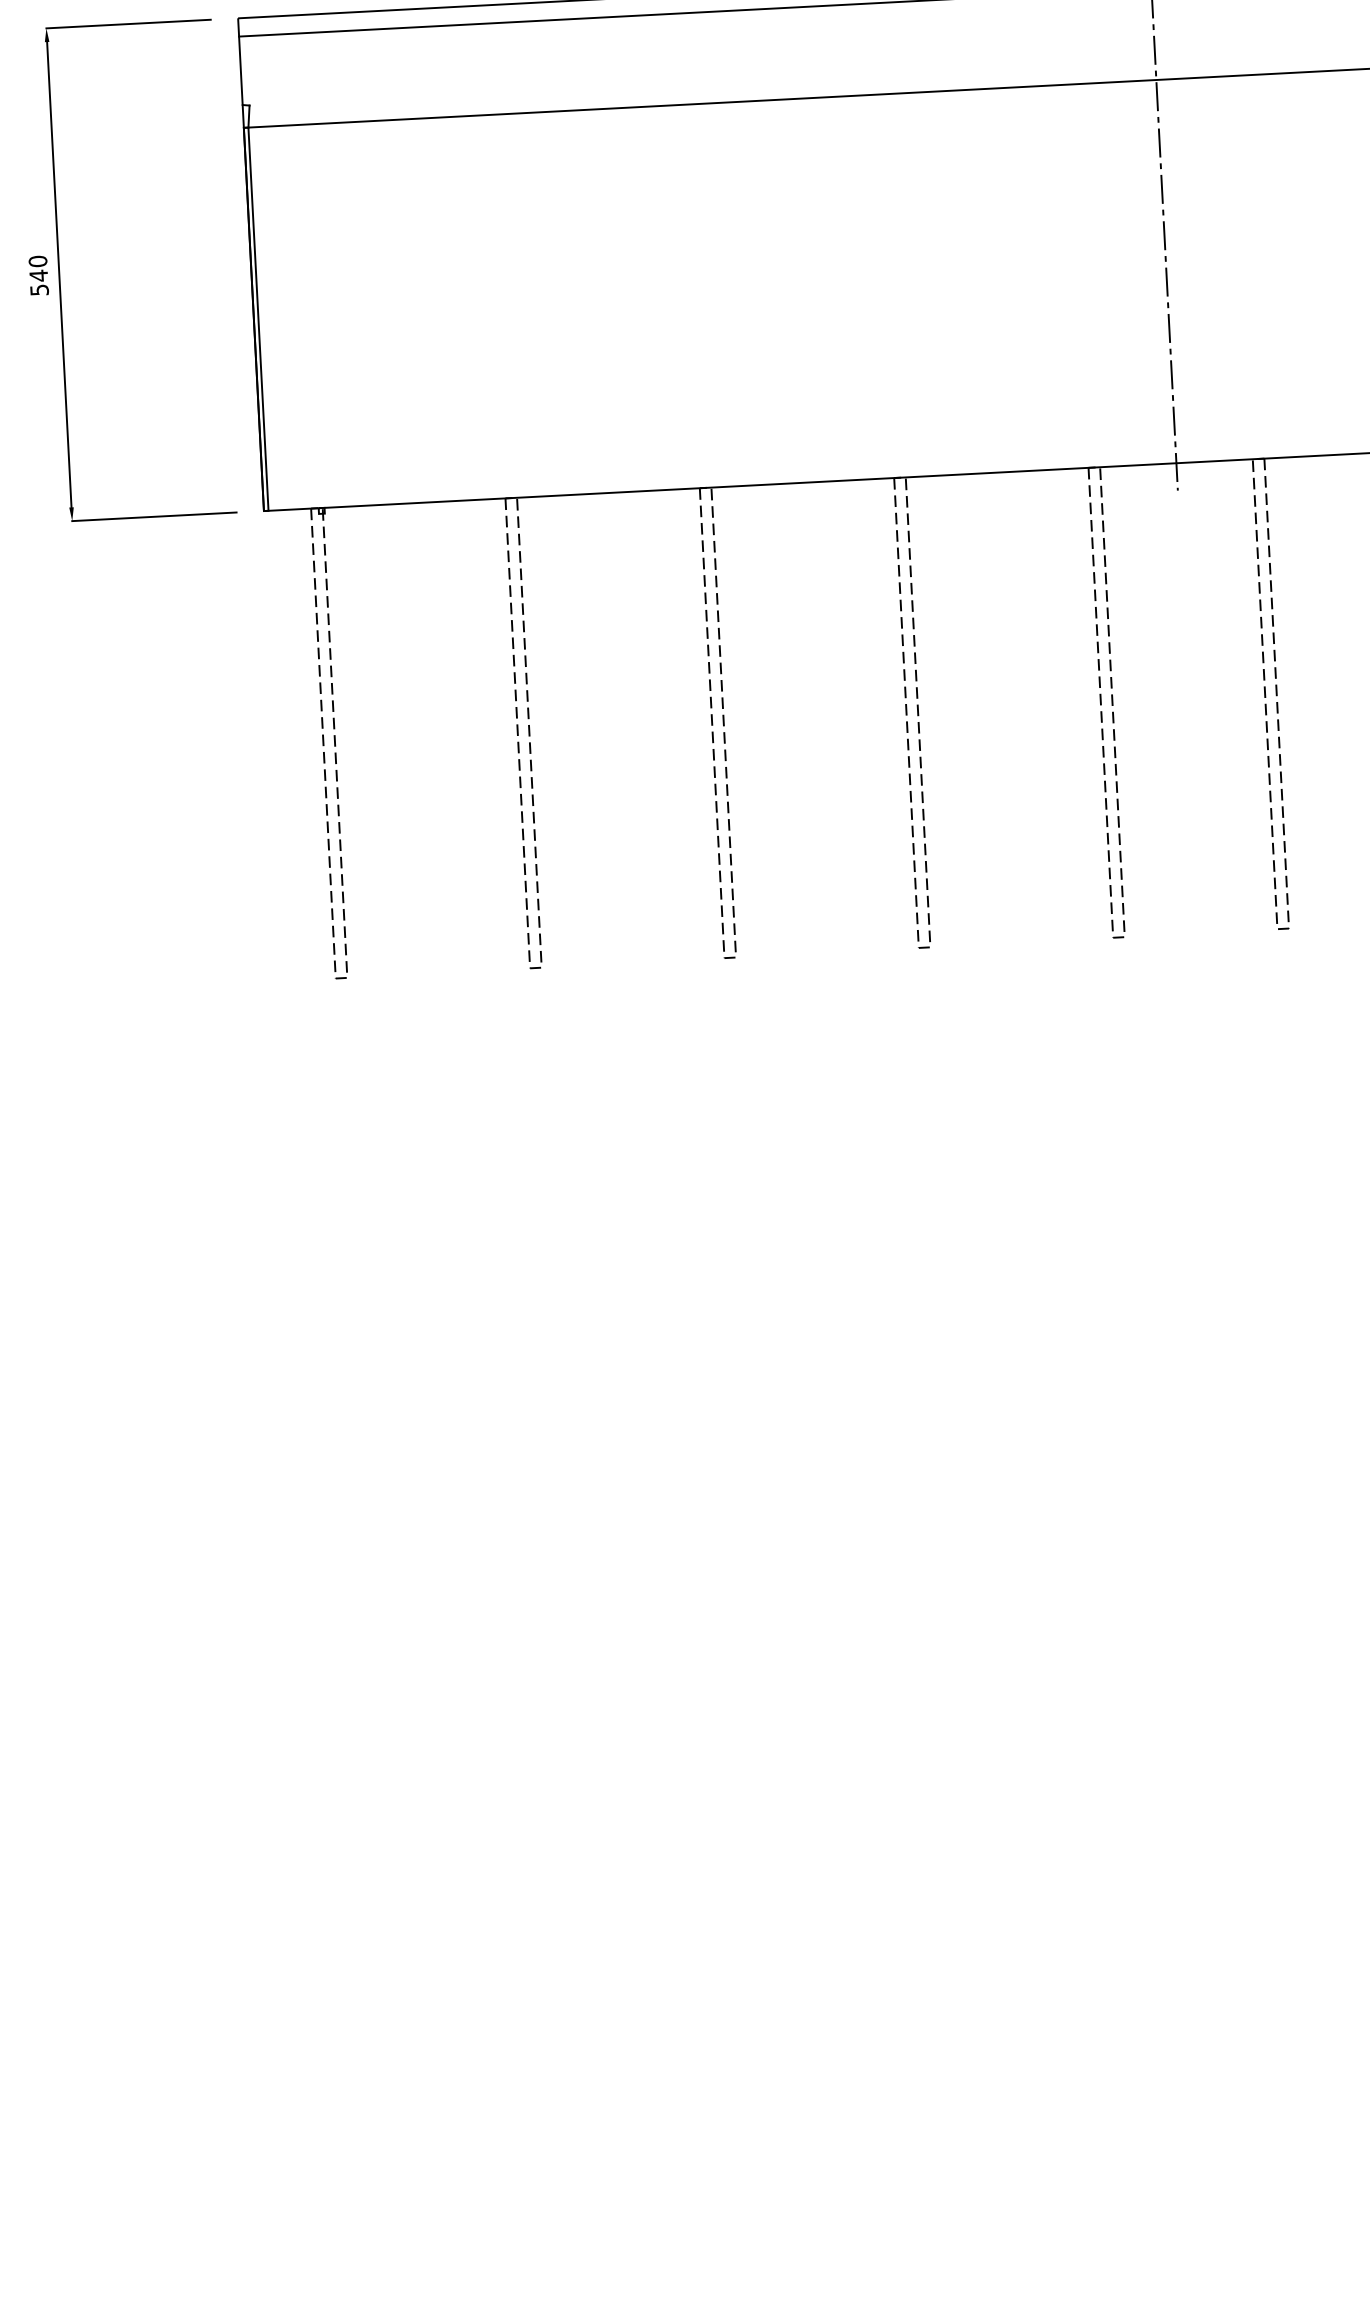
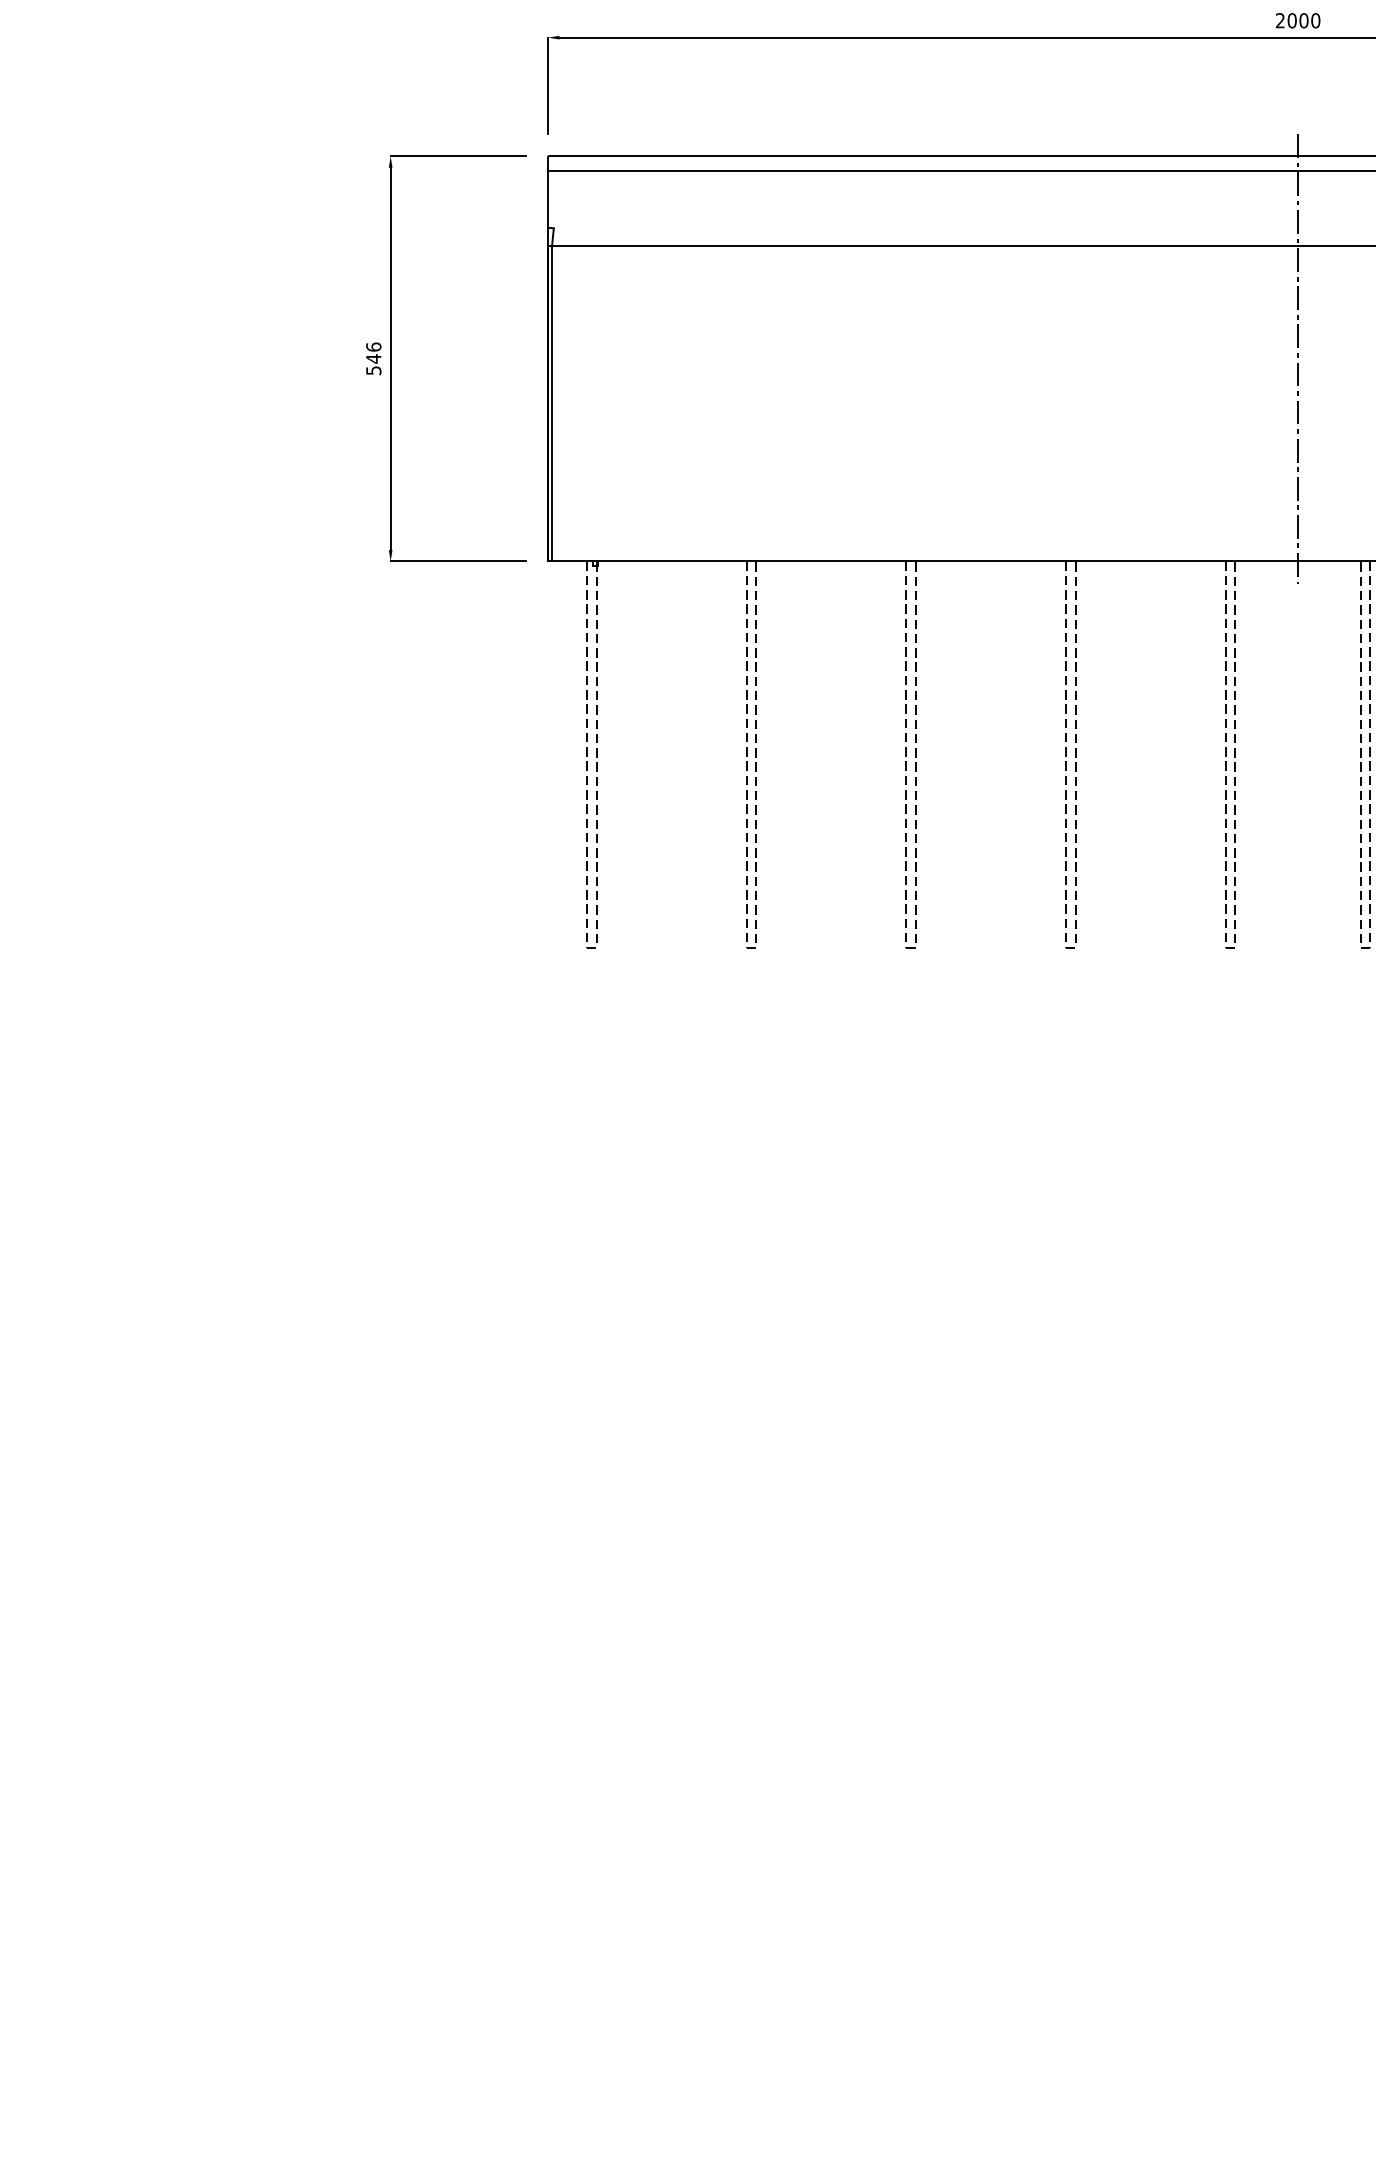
text: (37, 260) -> (373, 346), 540 -> 546

